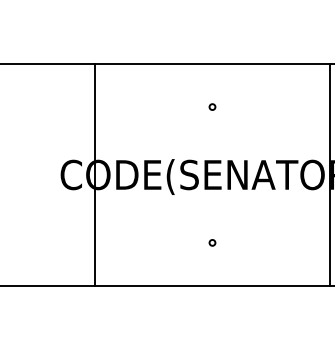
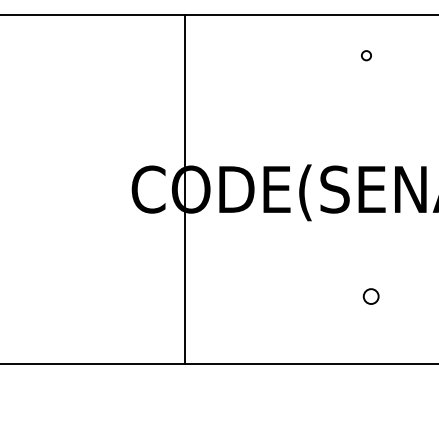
circle: (212, 106) -> (366, 54), moved
circle: (212, 242) -> (371, 296), size x1.6

